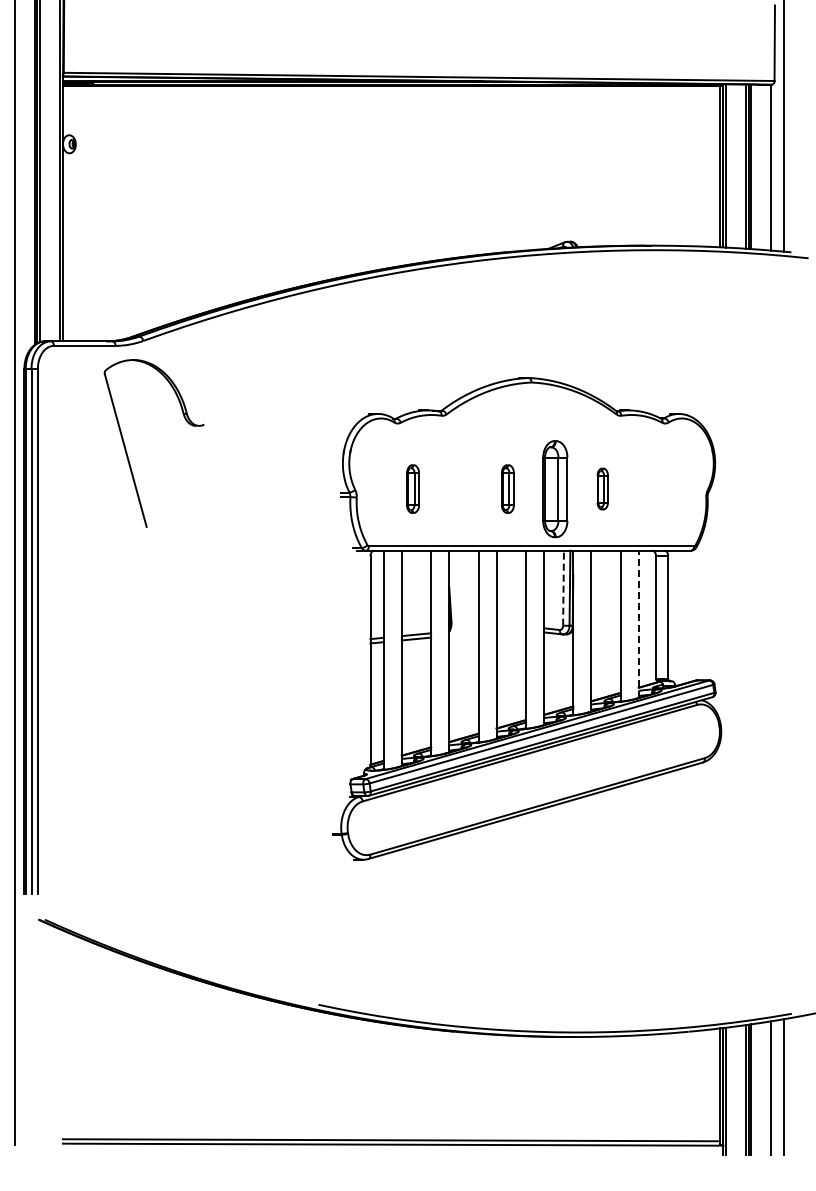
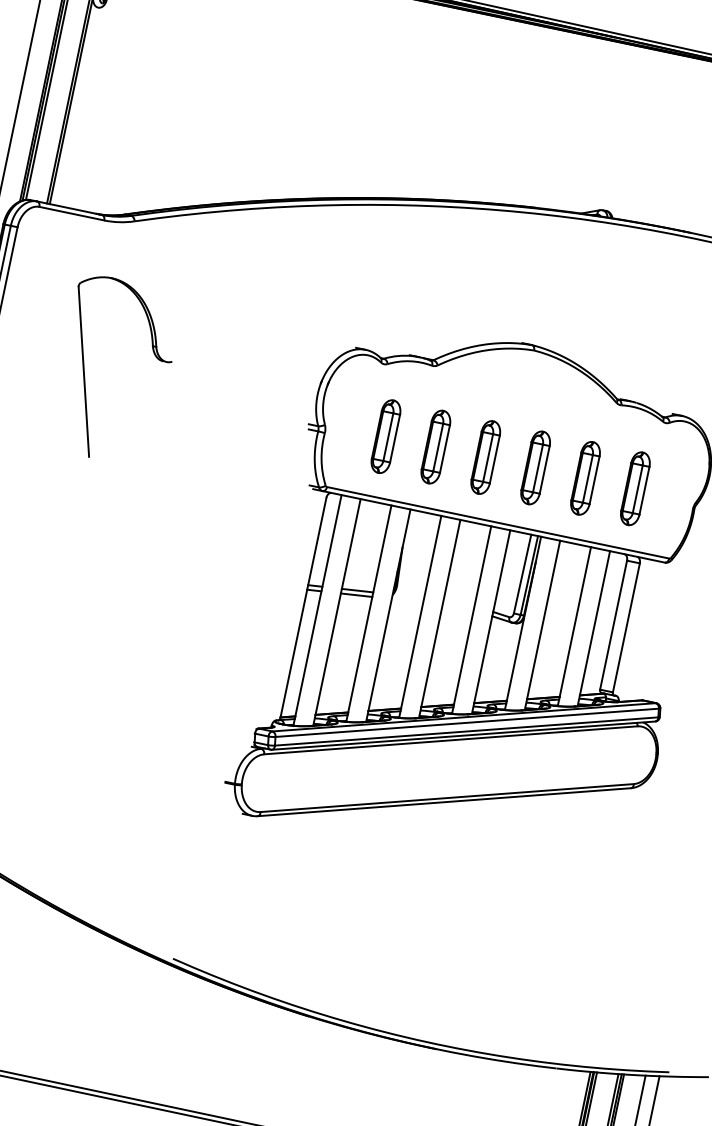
part: (126, 448) -> (85, 369), moved
part: (412, 488) -> (385, 435), size x1.43
part: (460, 488) -> (436, 446), added
part: (507, 488) -> (485, 456), size x1.43
part: (554, 488) -> (535, 467), size x0.71
part: (602, 488) -> (585, 477), size x1.67
part: (649, 489) -> (634, 489), added
line: (563, 587) -> (522, 573), dashed -> solid
line: (638, 624) -> (593, 628), dashed -> solid

